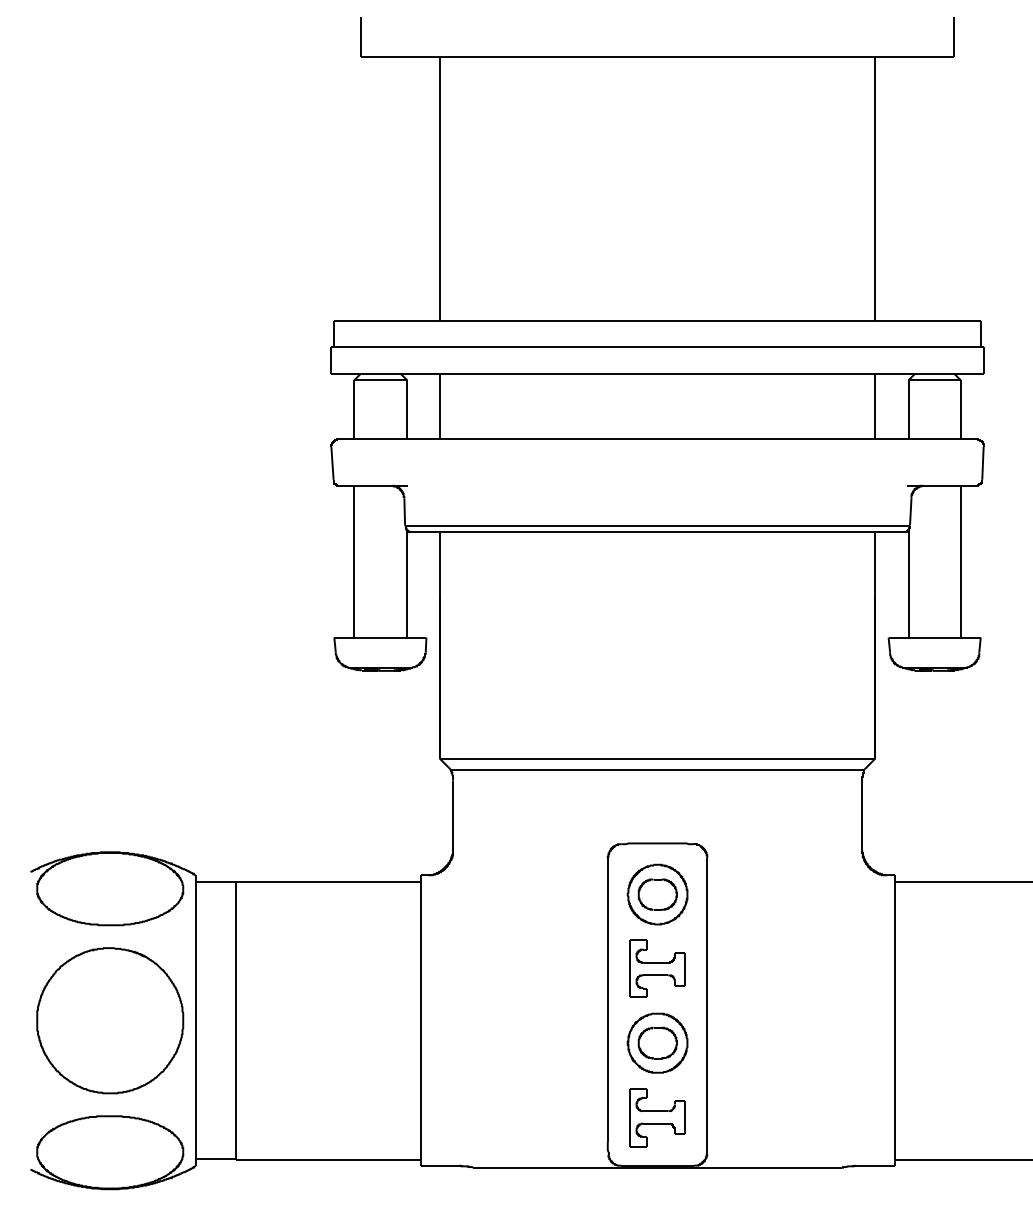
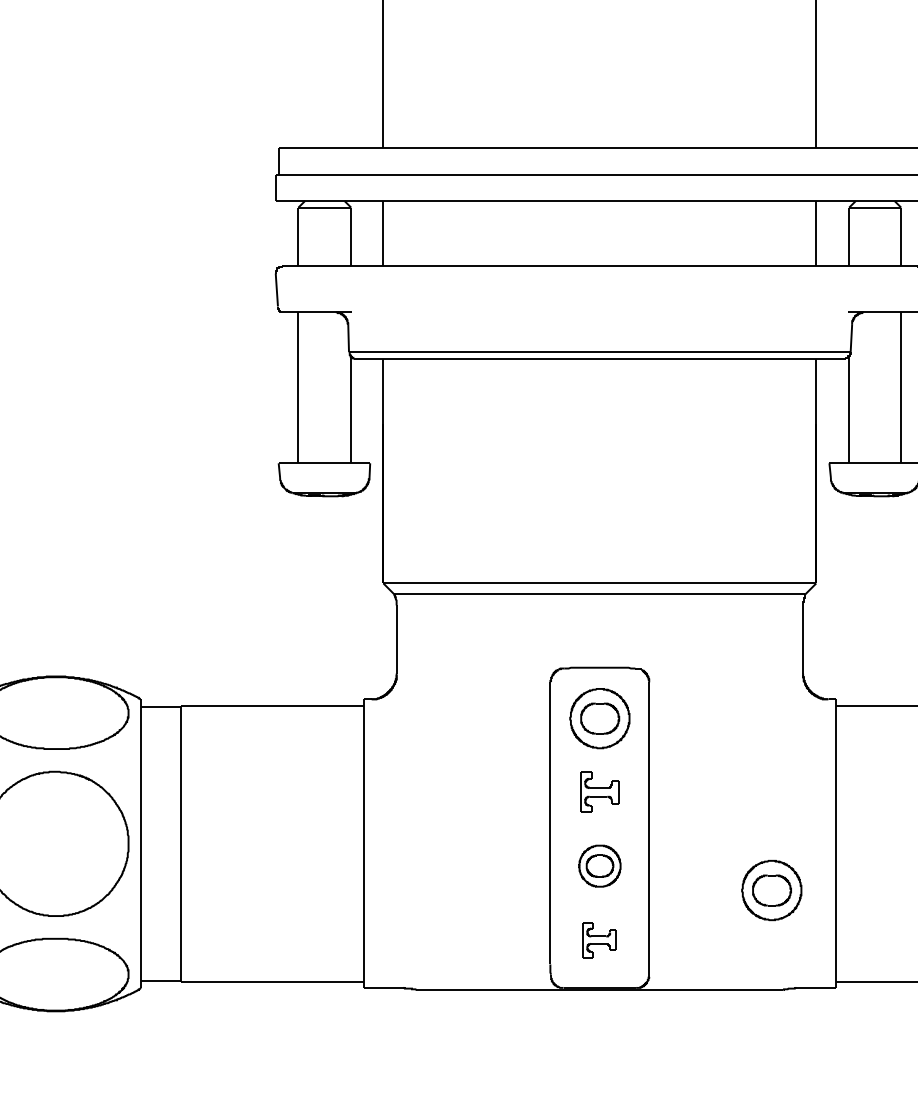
part: (657, 968) -> (599, 792), size x0.7
part: (657, 1042) -> (599, 865), size x0.7
part: (830, 1067) -> (771, 890), added
part: (657, 1117) -> (599, 940), size x0.6

